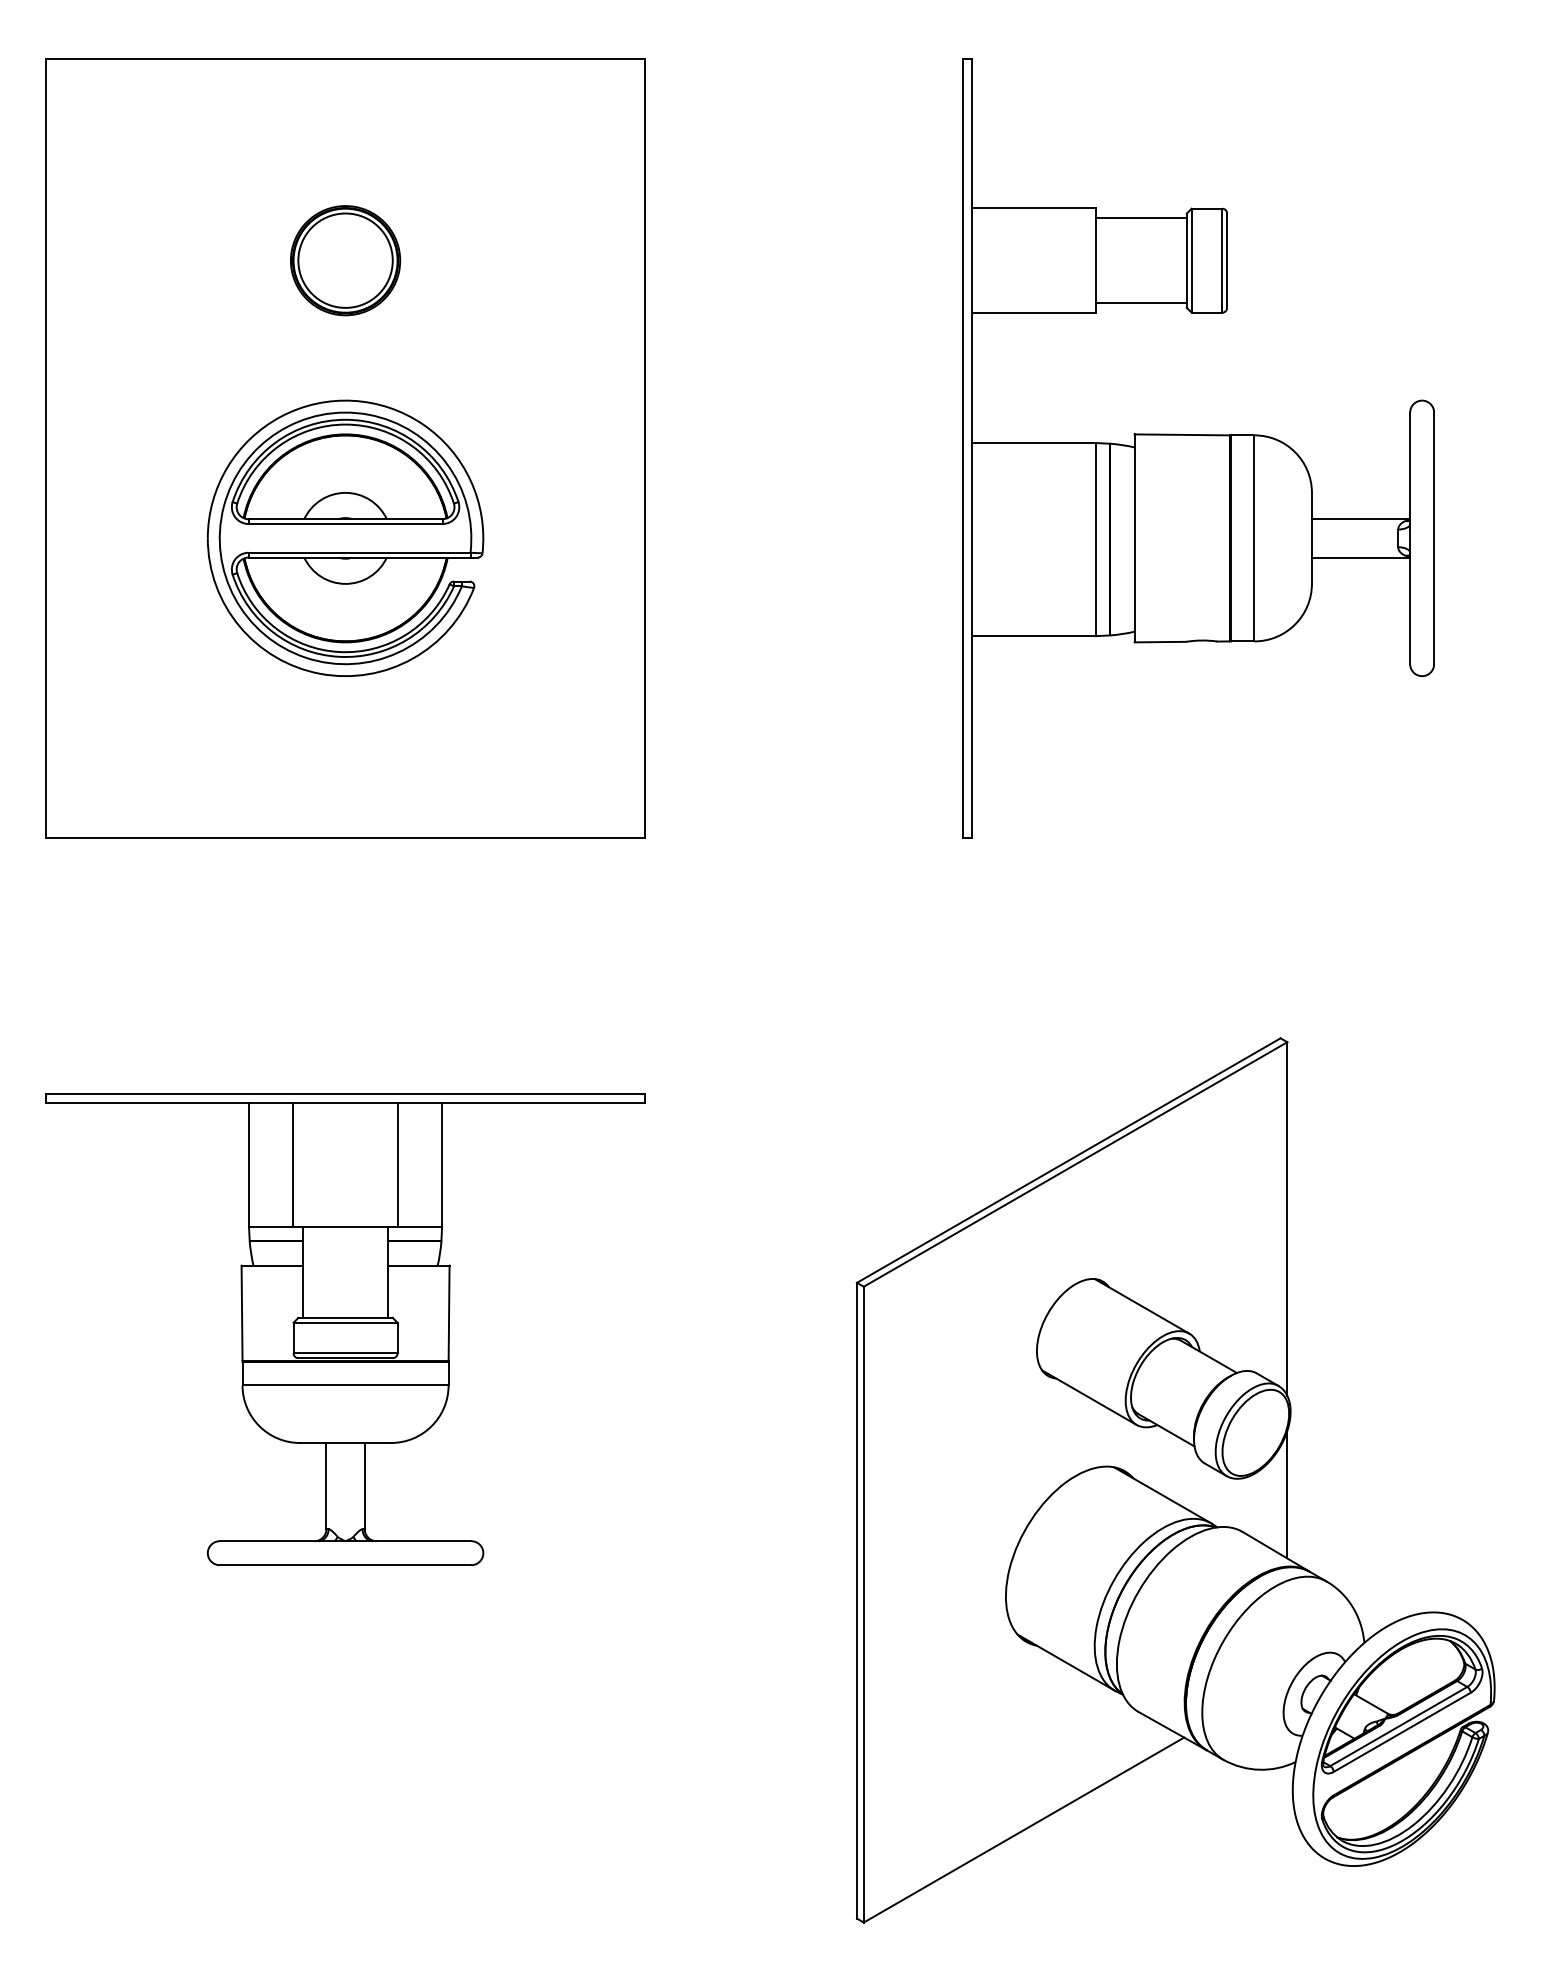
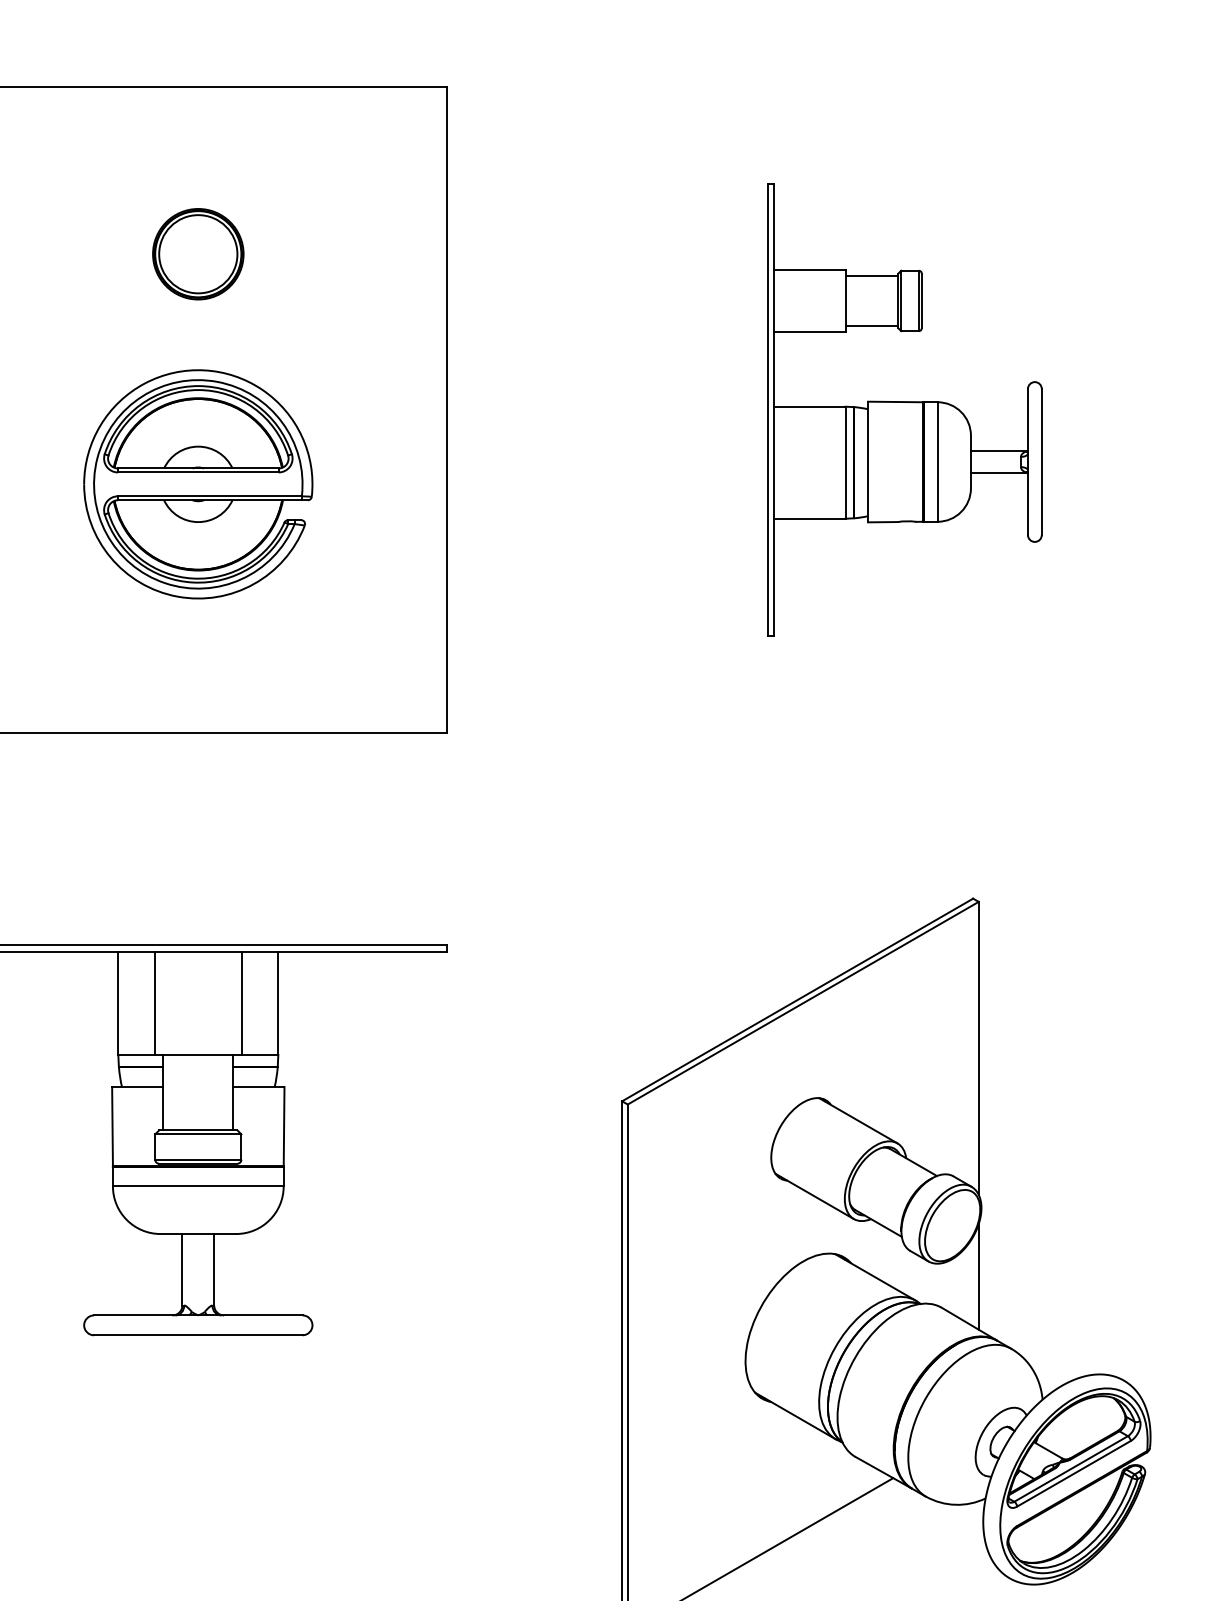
part: (1198, 448) -> (905, 409), size x0.7

